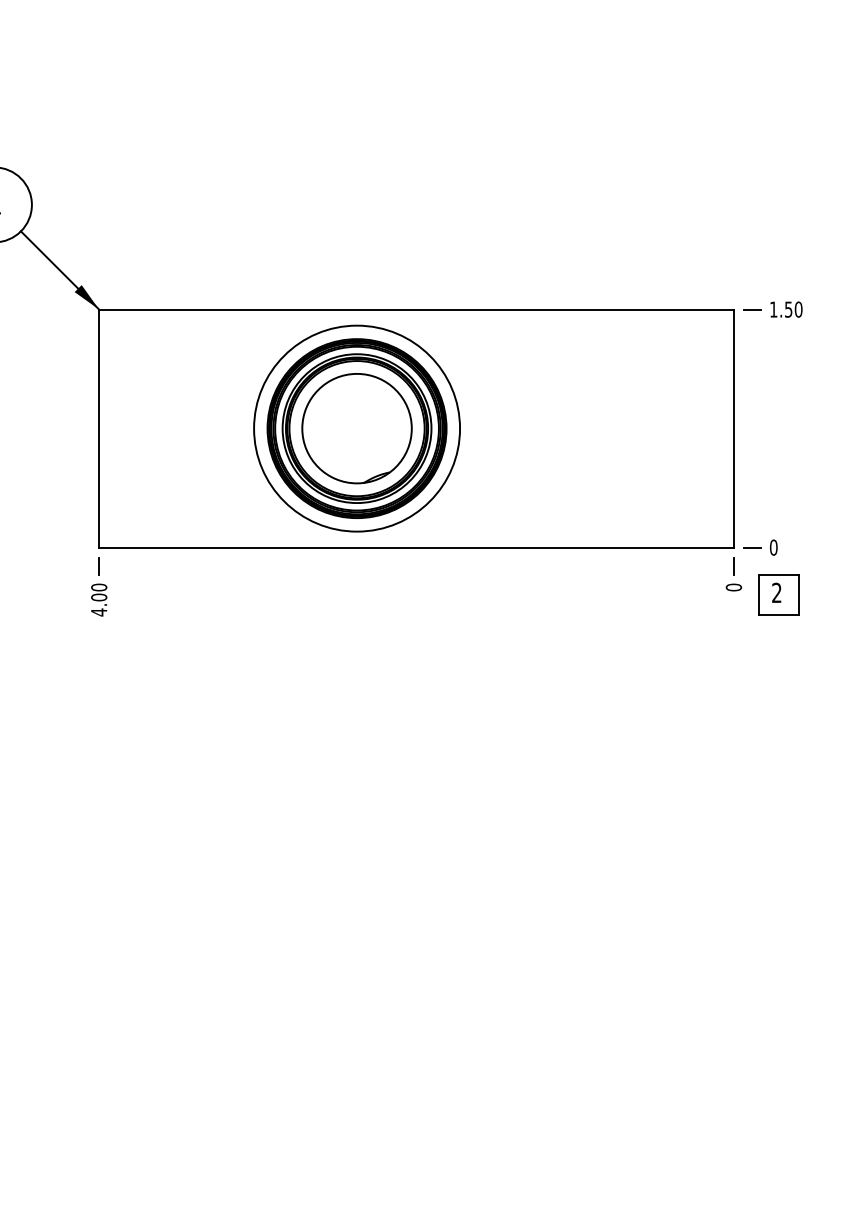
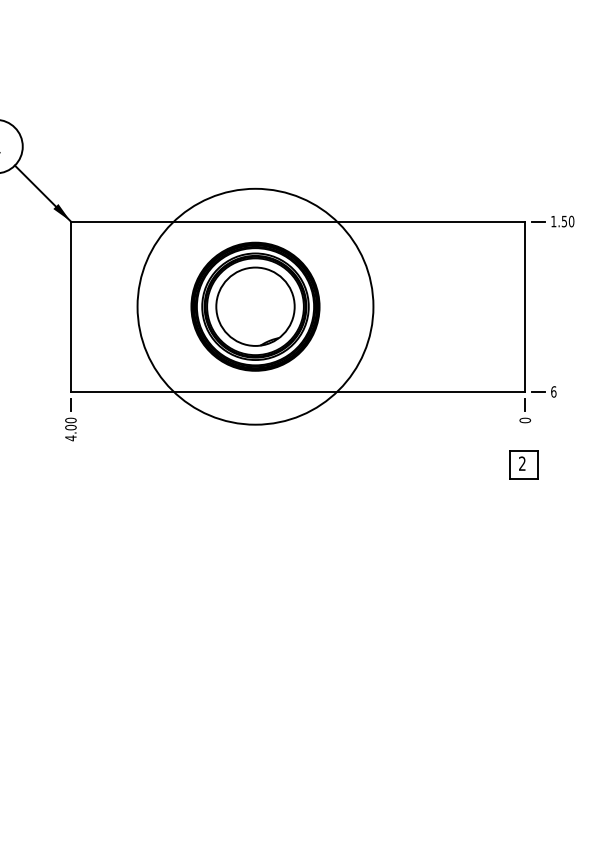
circle: (357, 428) -> (255, 306), size x1.6
text: (773, 547) -> (553, 391), 0 -> 6
part: (778, 594) -> (523, 464), moved

